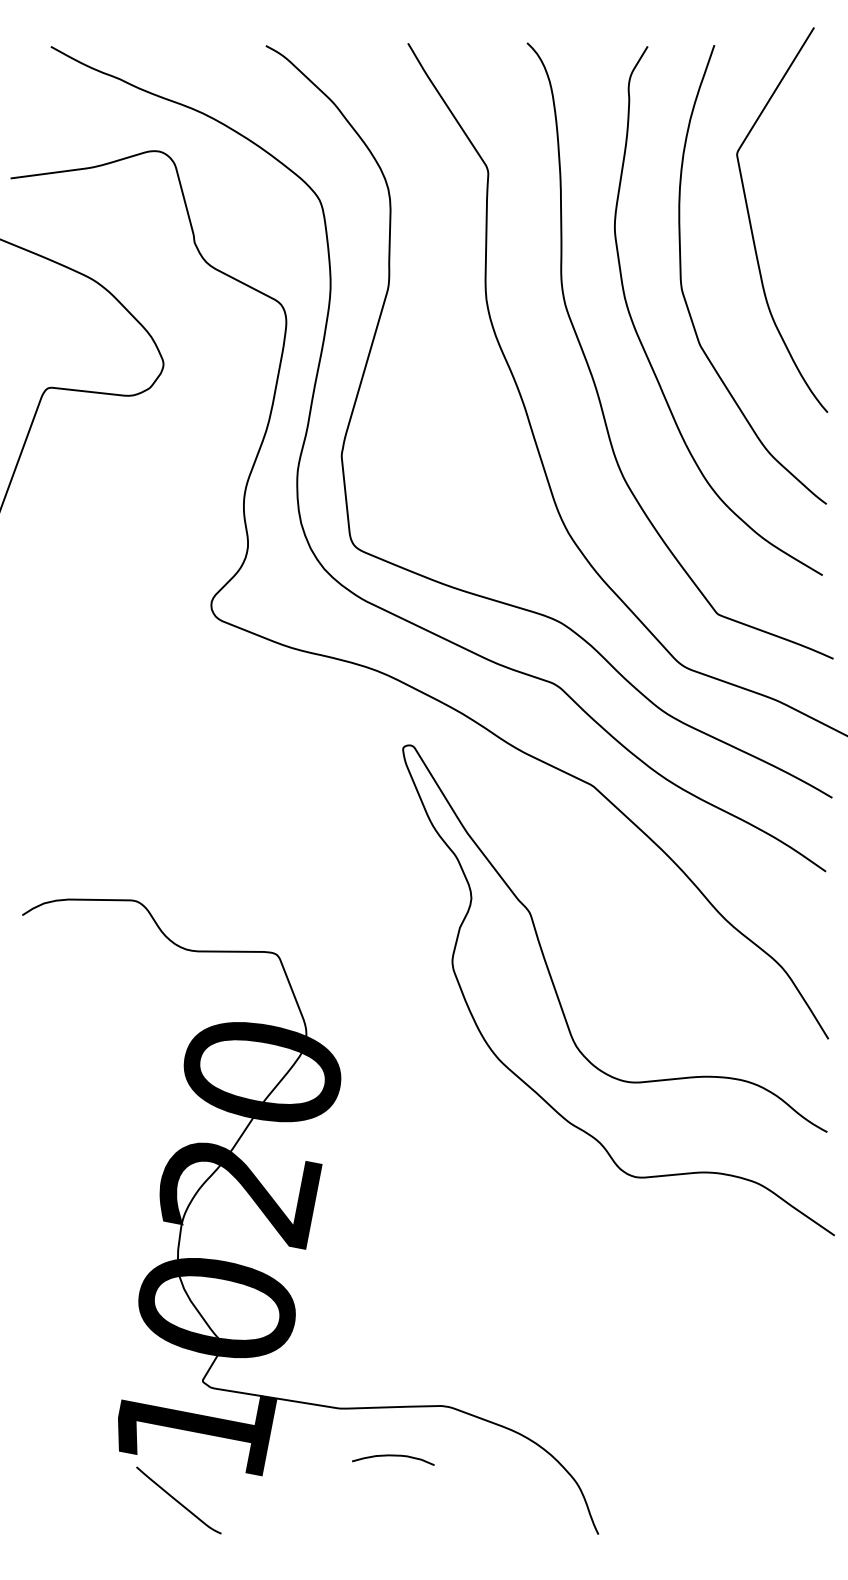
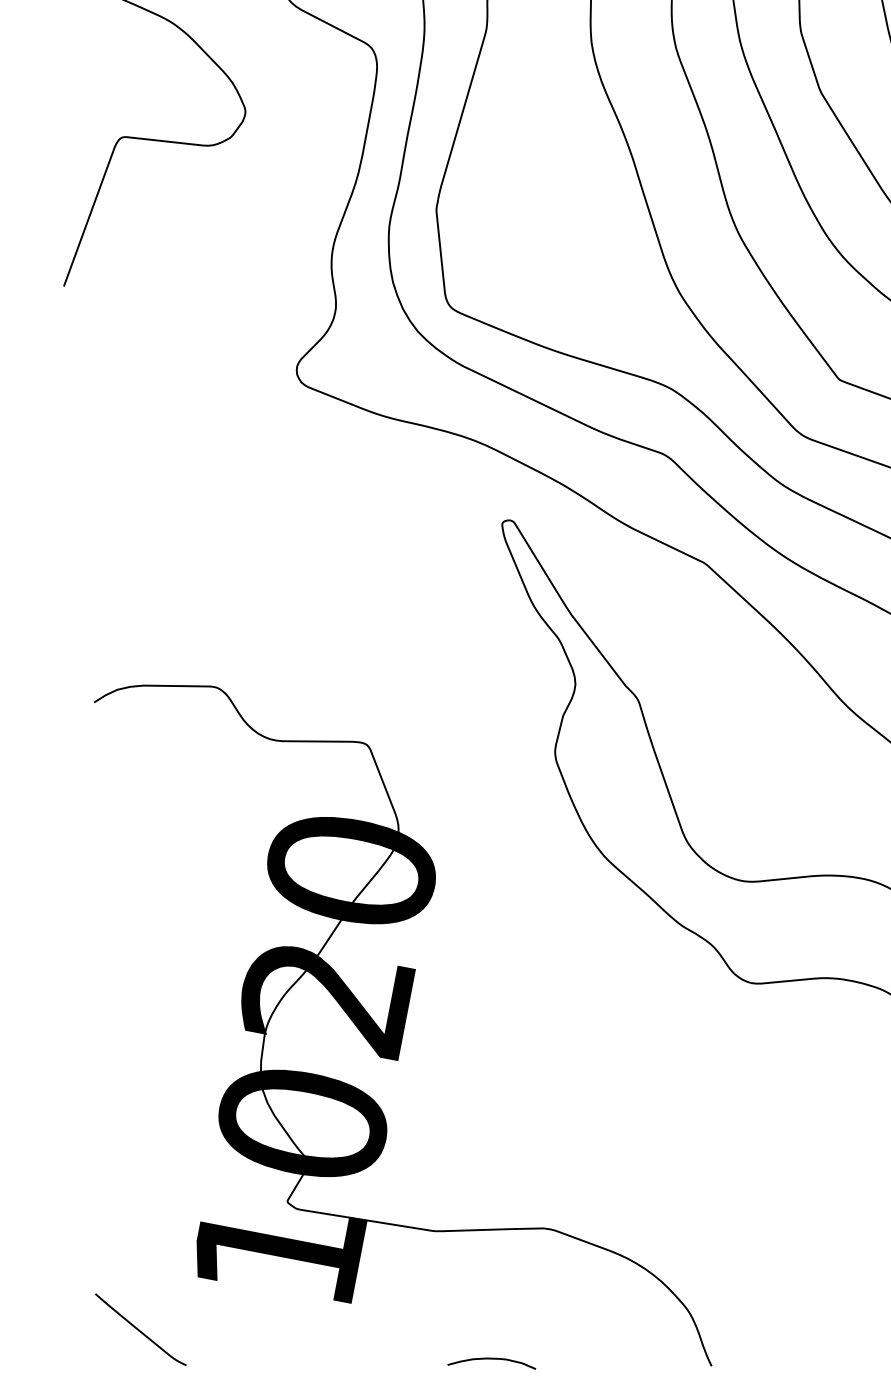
curve: (393, 1456) -> (491, 1359), moved
curve: (177, 1500) -> (139, 1329), moved

